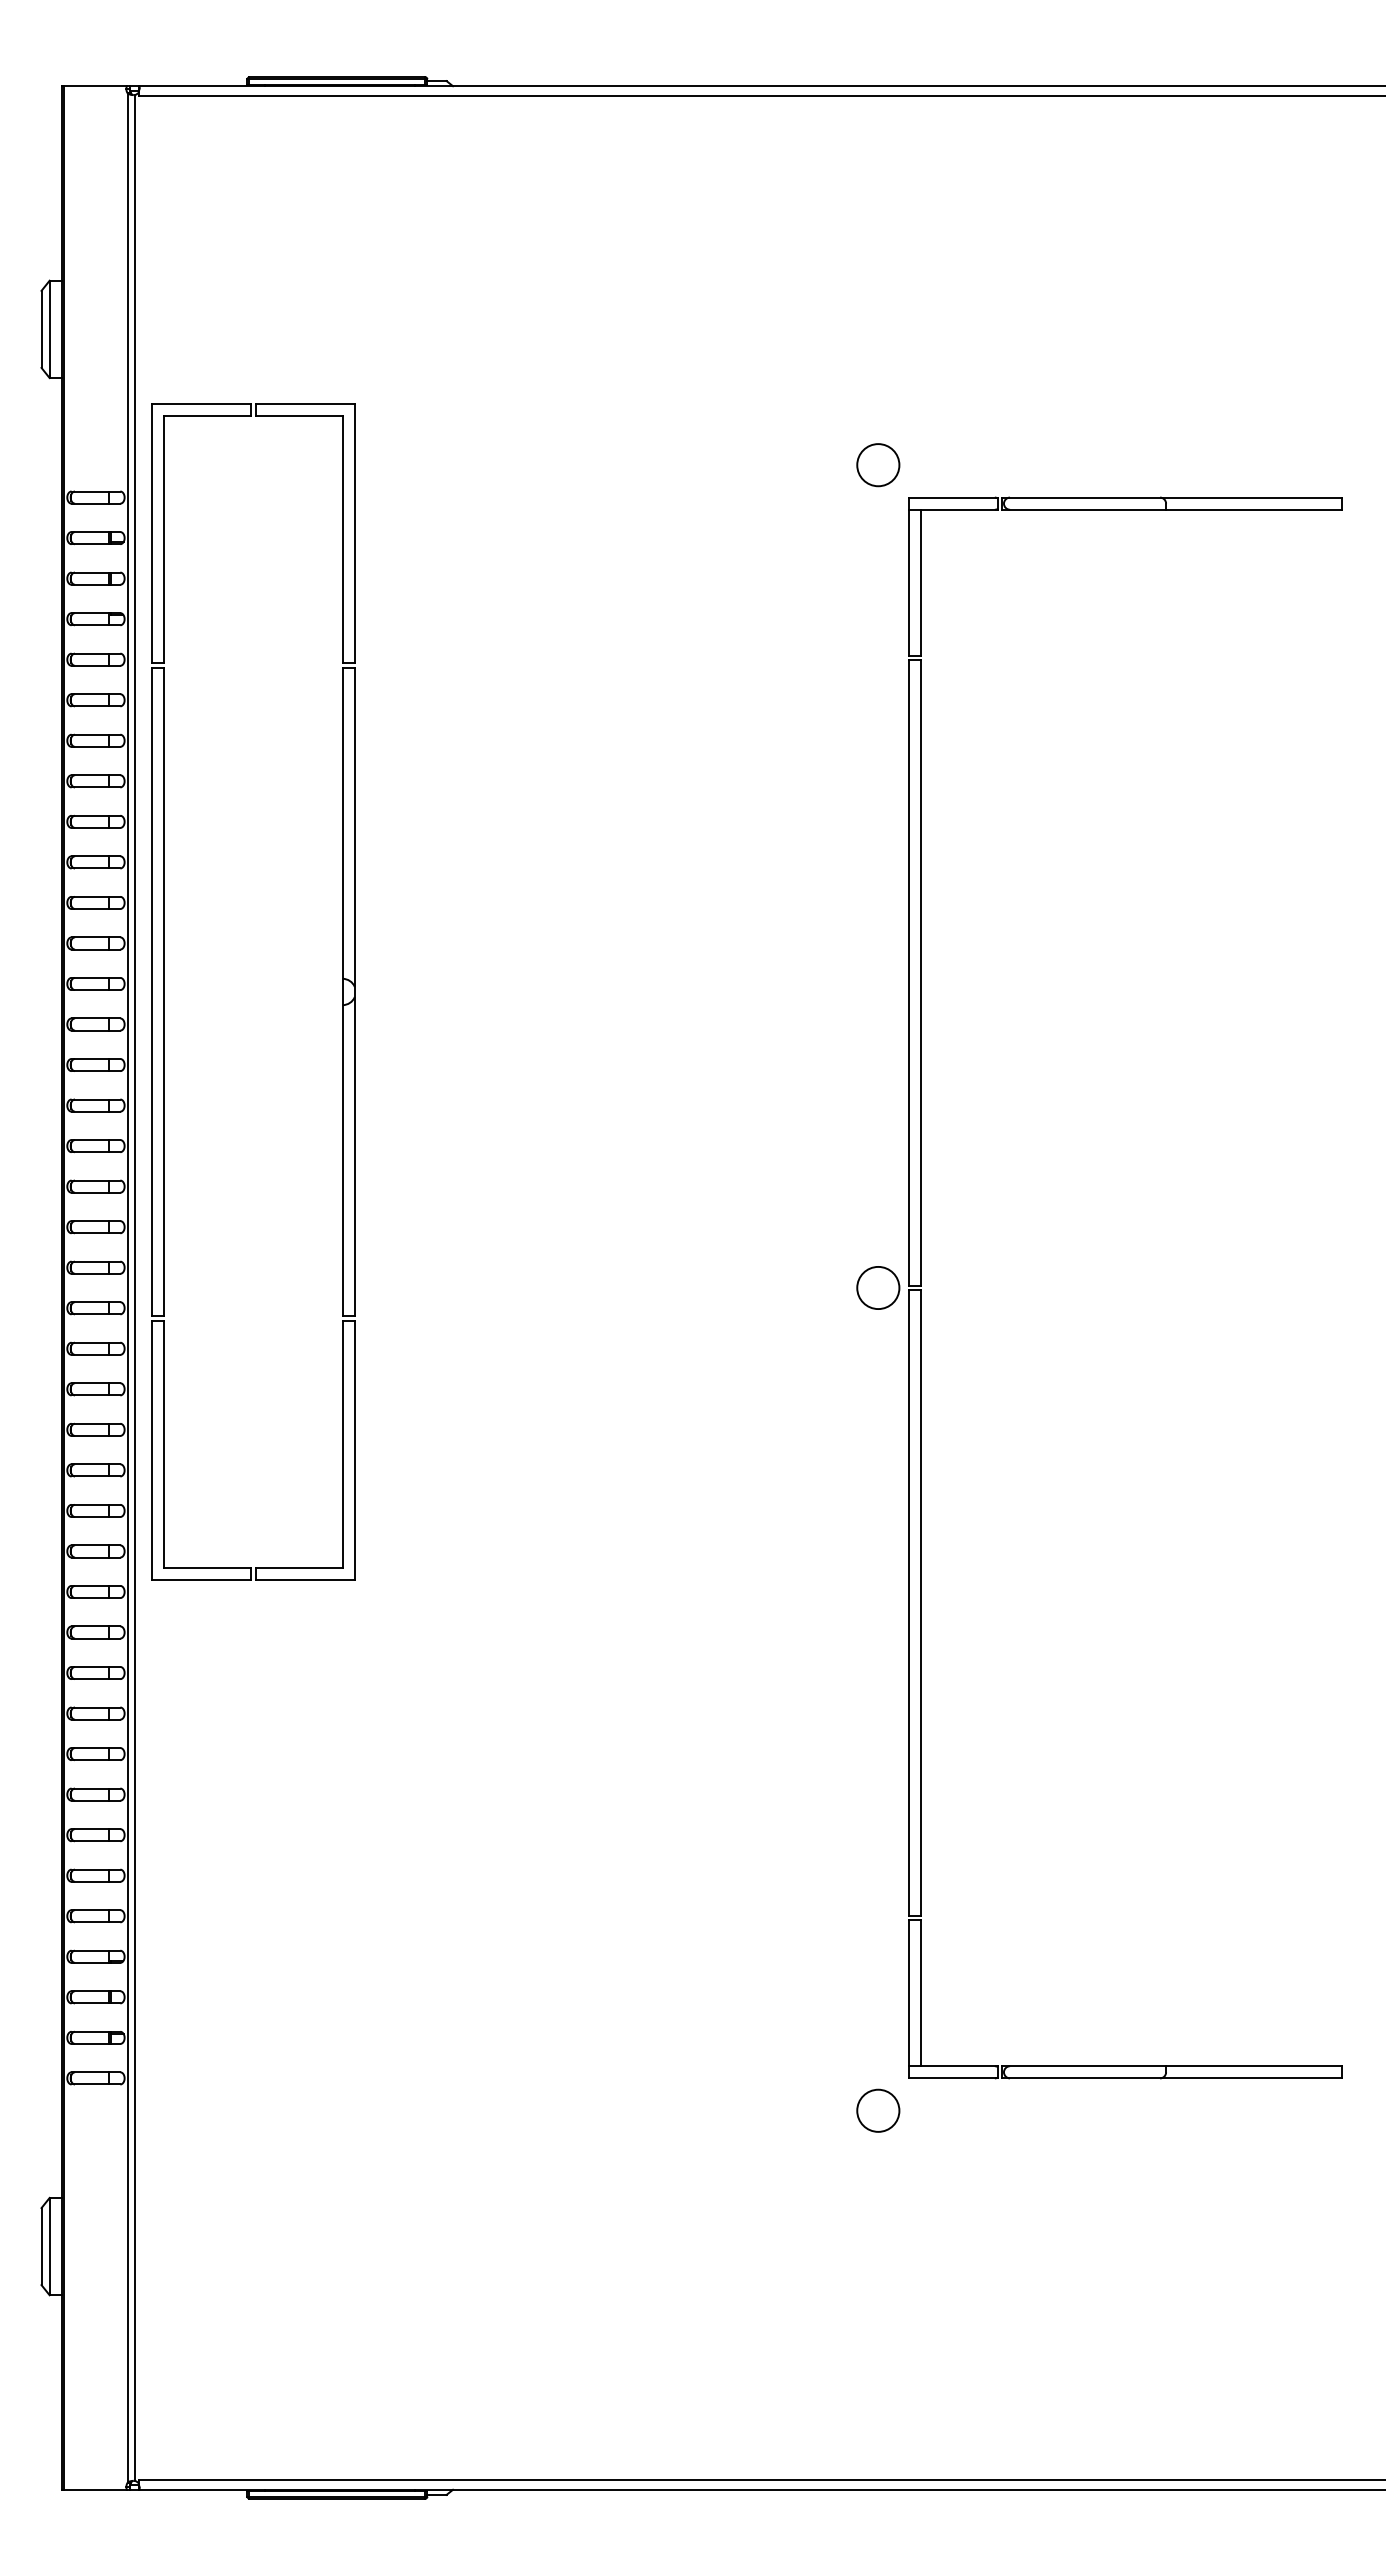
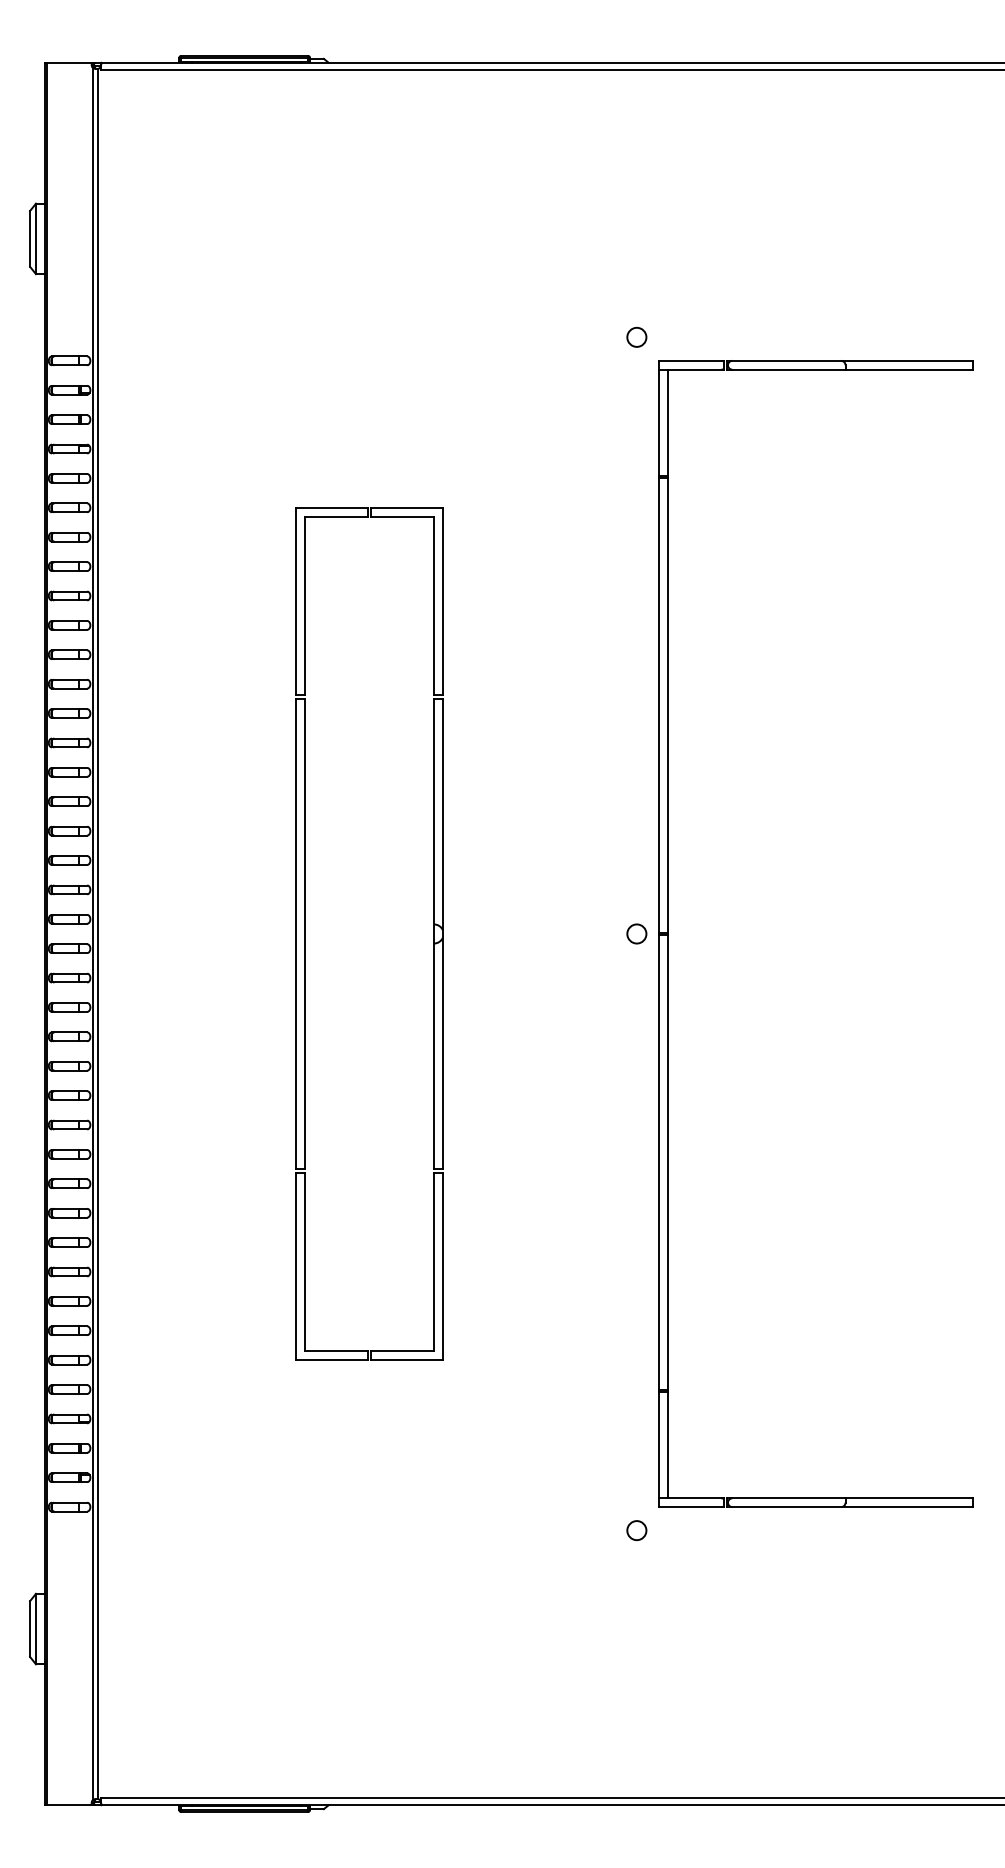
circle: (878, 465) -> (637, 337), size x0.62
part: (164, 991) -> (304, 933), moved
circle: (878, 1287) -> (637, 933), size x0.62
circle: (878, 2110) -> (637, 1530), size x0.62

